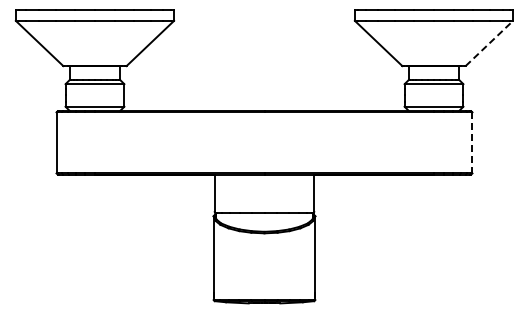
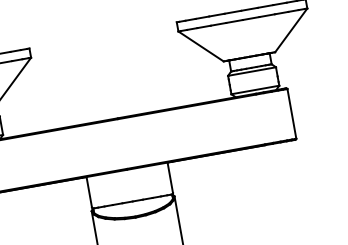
line: (489, 43) -> (291, 30), dashed -> solid
line: (472, 142) -> (291, 113), dashed -> solid

